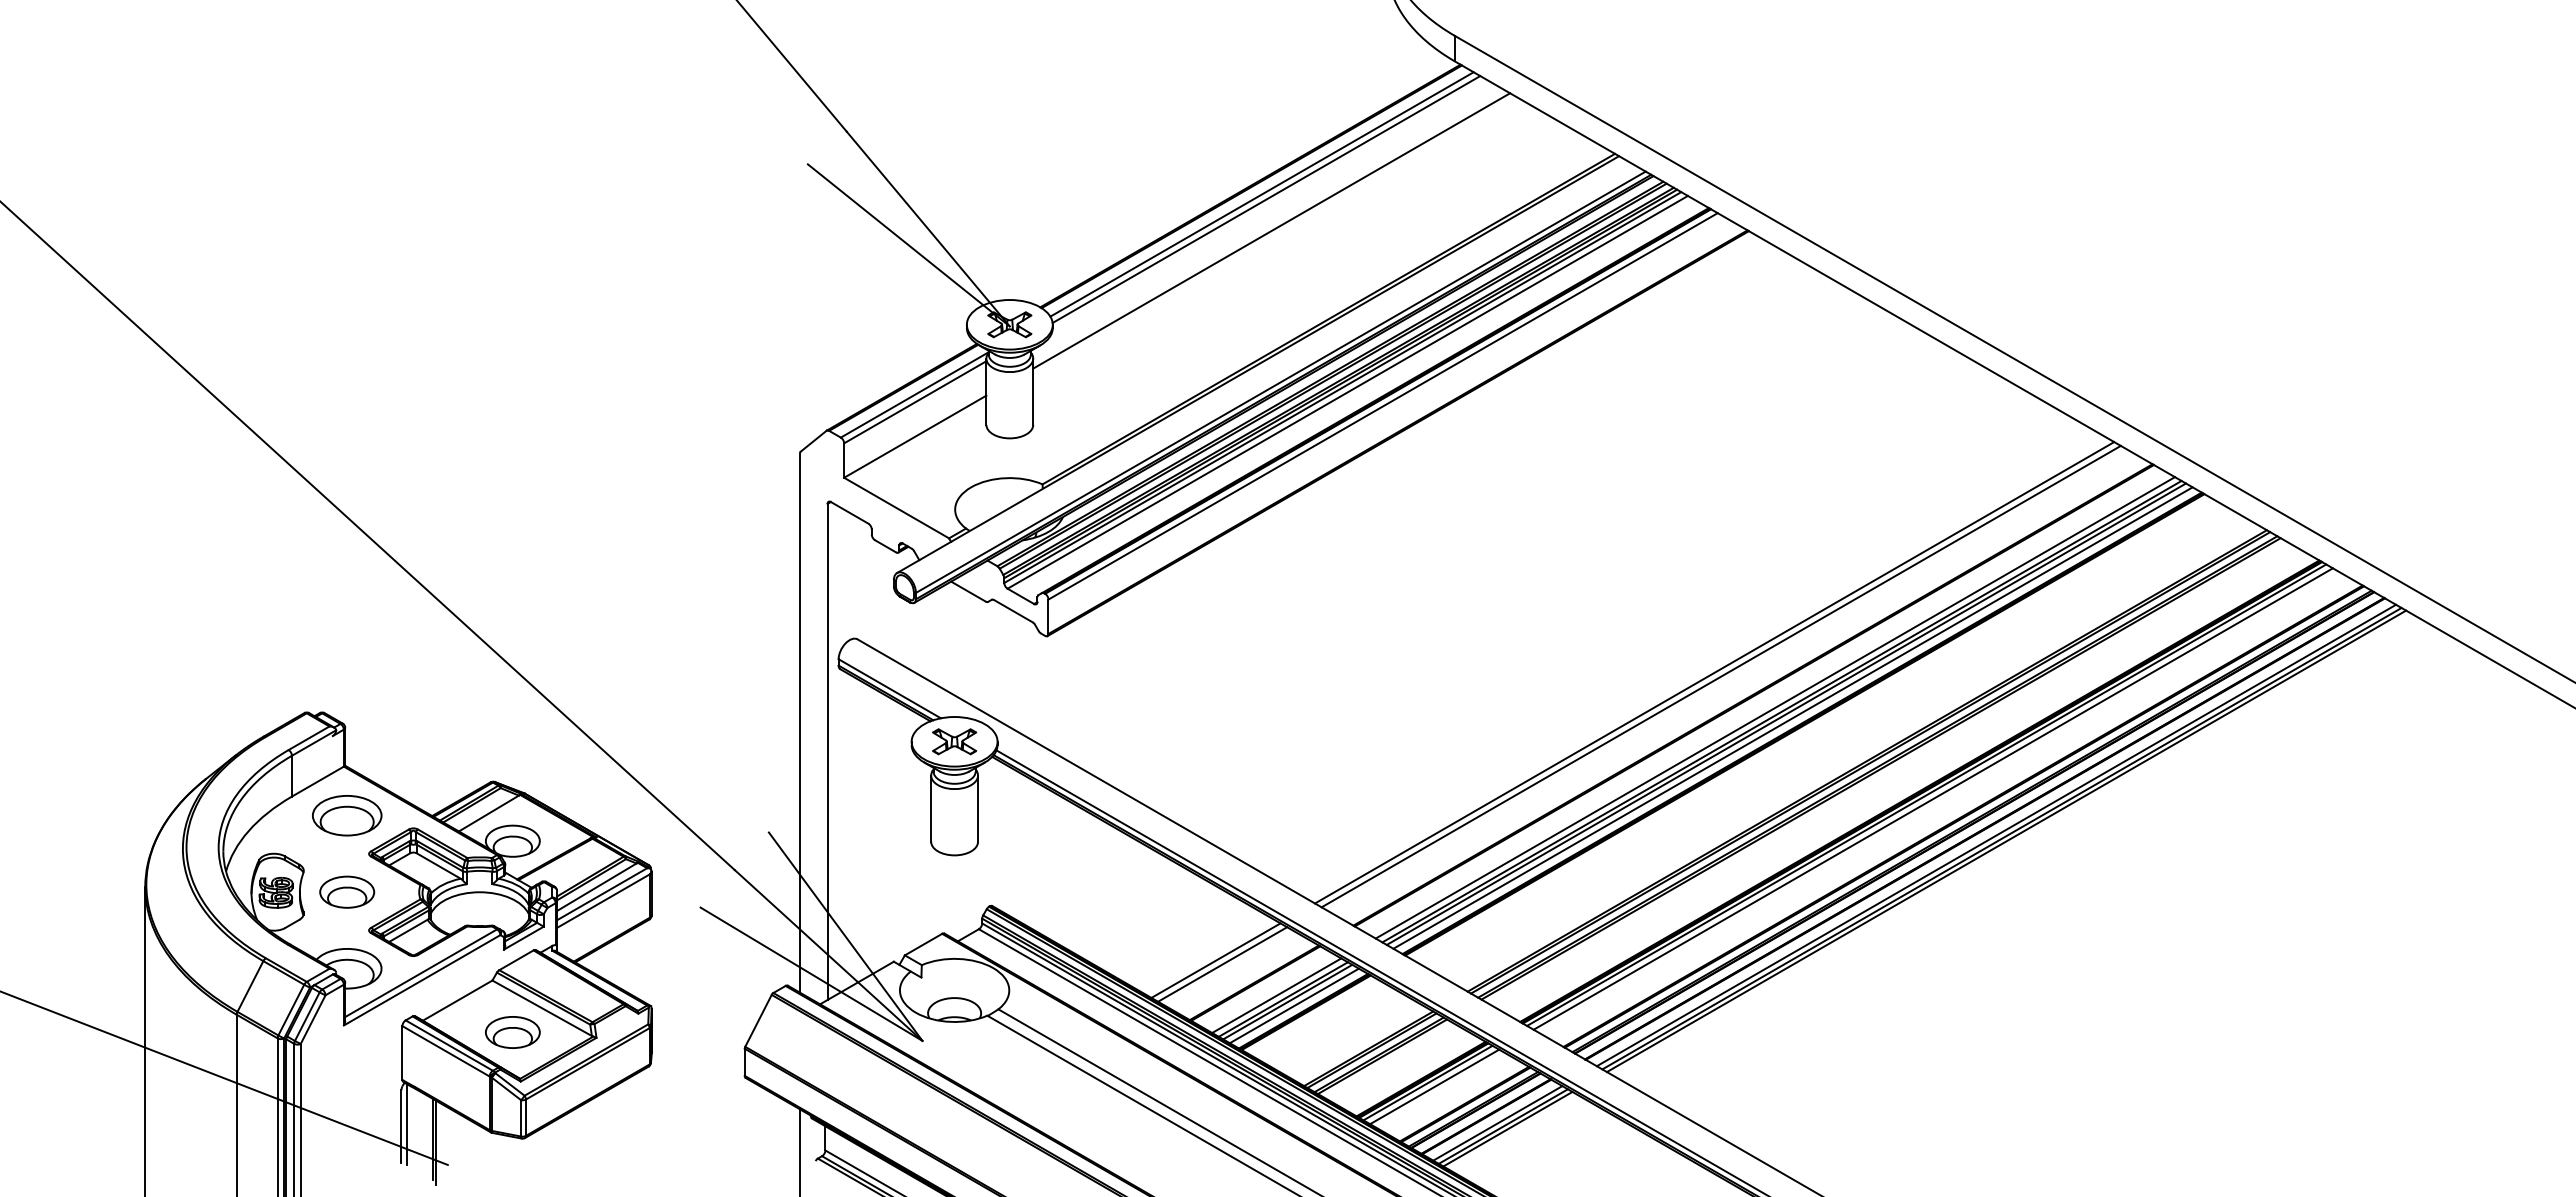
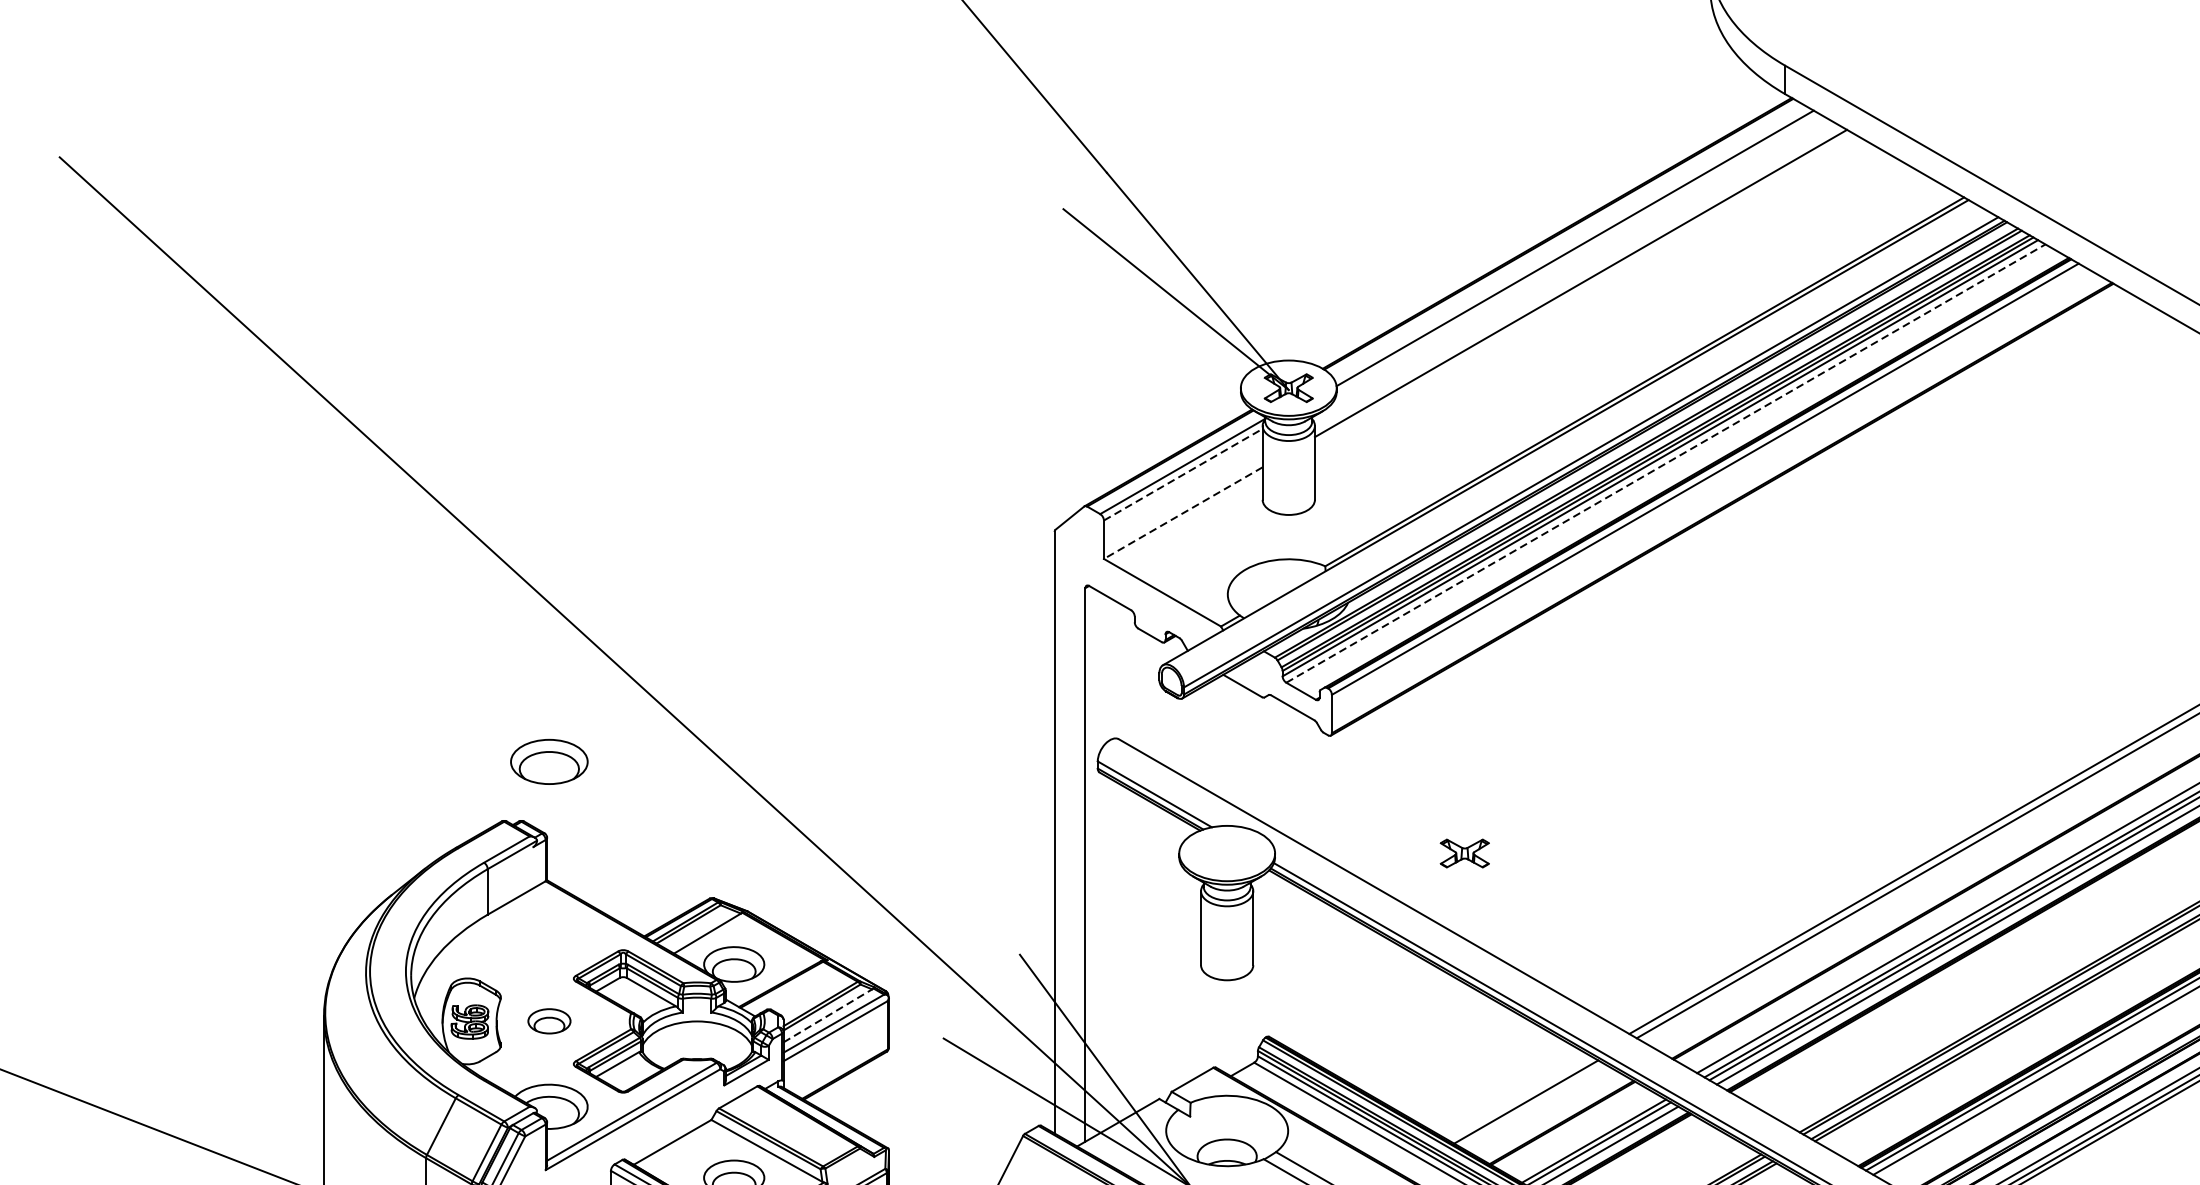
line: (1261, 194) -> (1569, 242), removed
line: (1347, 392) -> (1665, 463), solid -> dashed
line: (915, 402) -> (1183, 474), solid -> dashed
line: (914, 436) -> (1182, 512), solid -> dashed
part: (954, 741) -> (1464, 853), moved
part: (347, 815) -> (549, 761), moved
line: (597, 887) -> (828, 1016), solid -> dashed
part: (347, 891) -> (549, 1020), size x0.7
line: (1215, 960) -> (1518, 1097), removed
line: (1276, 995) -> (1586, 1136), removed

